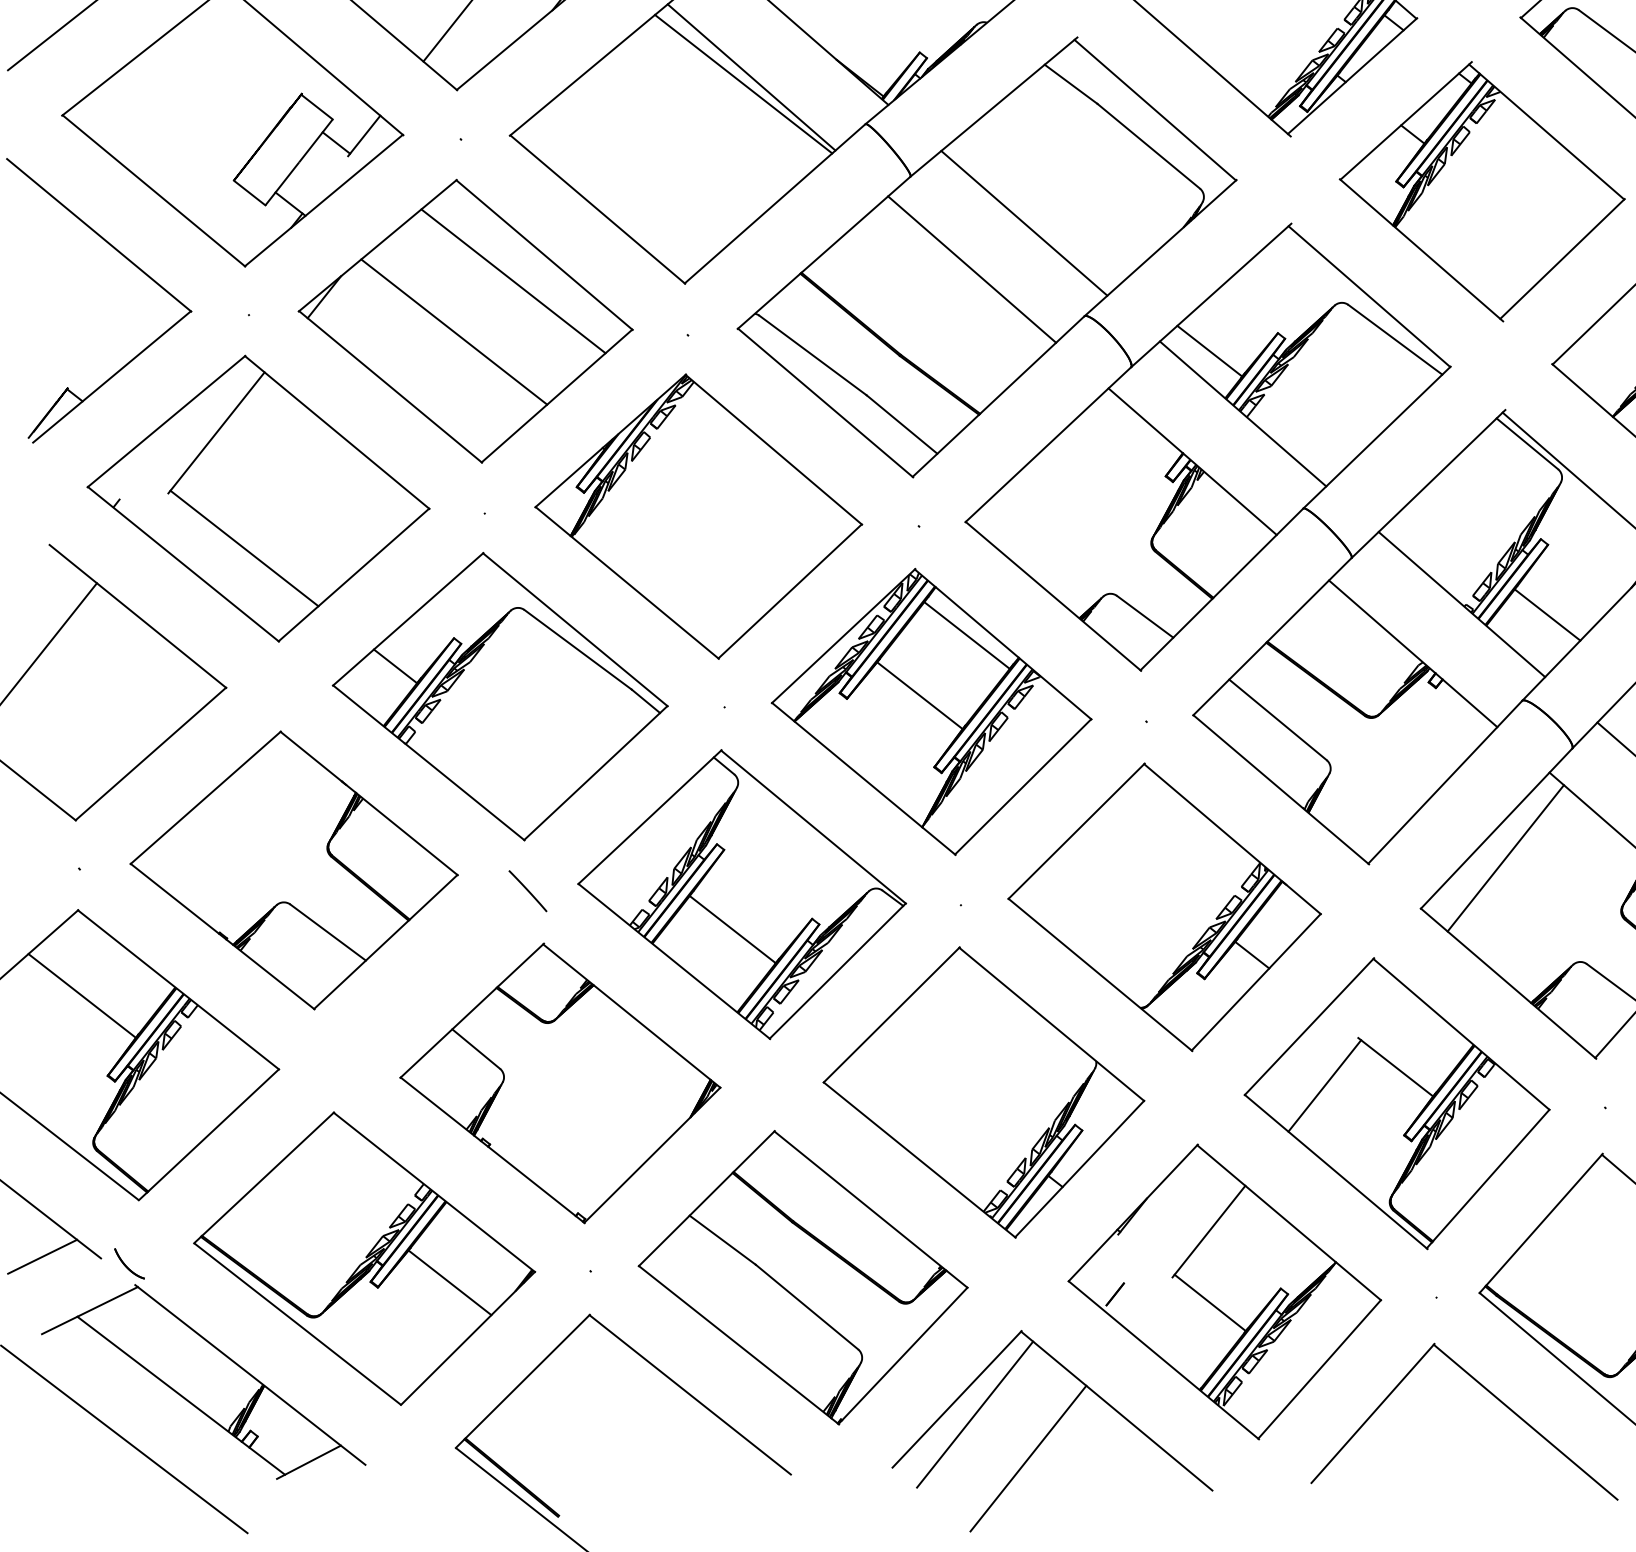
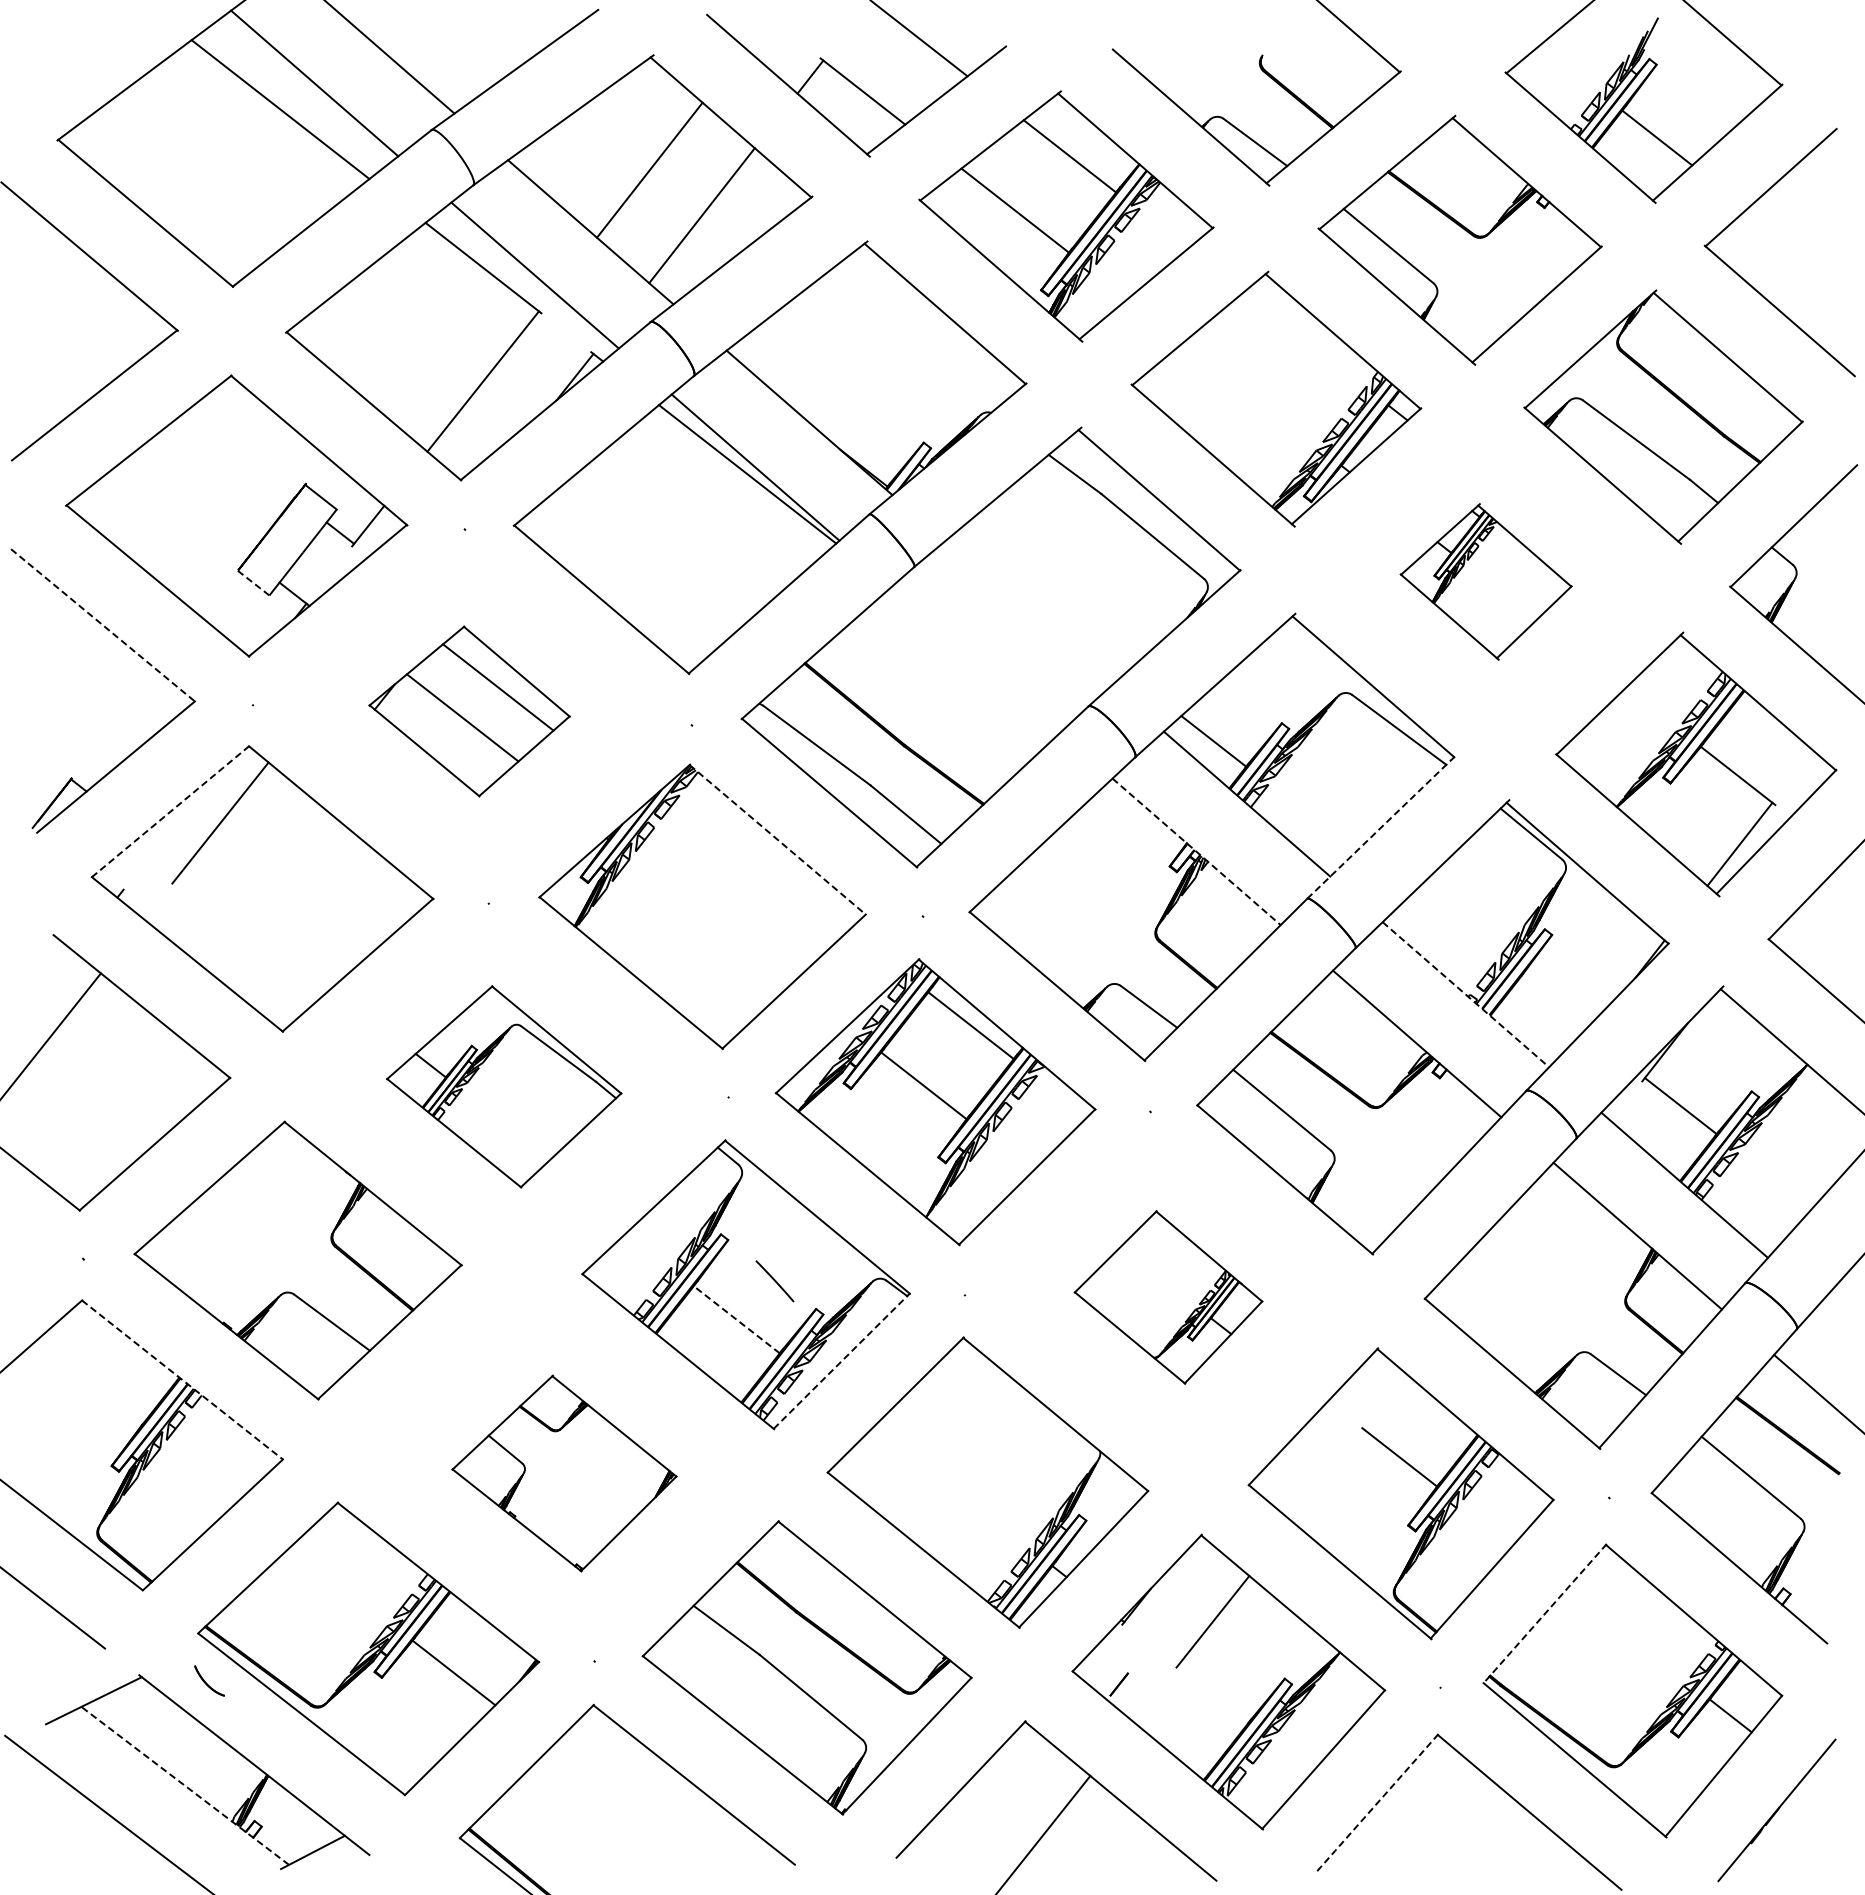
part: (1481, 191) -> (1485, 581), size x0.6
line: (250, 193) -> (254, 583), solid -> dashed
line: (1024, 223) -> (1028, 613), removed
line: (99, 235) -> (103, 625), solid -> dashed
line: (972, 269) -> (976, 659), removed
part: (465, 321) -> (469, 711), size x0.6
line: (166, 421) -> (170, 811), solid -> dashed
line: (1377, 437) -> (1381, 827), solid -> dashed
line: (773, 449) -> (777, 839), solid -> dashed
line: (1192, 461) -> (1196, 851), solid -> dashed
line: (244, 548) -> (248, 938), removed
line: (1462, 605) -> (1466, 995), solid -> dashed
line: (1547, 614) -> (1551, 1004), removed
part: (499, 696) -> (503, 1086), size x0.7
line: (1505, 858) -> (1509, 1248), removed
line: (527, 891) -> (774, 1281), moved
part: (1164, 907) -> (1168, 1297), size x0.6
line: (732, 929) -> (736, 1319), solid -> dashed
line: (837, 971) -> (841, 1361), solid -> dashed
line: (178, 990) -> (182, 1380), solid -> dashed
line: (81, 996) -> (85, 1386), removed
part: (560, 1083) -> (564, 1473), size x0.7
line: (1324, 1085) -> (1328, 1475), removed
line: (1541, 1223) -> (1545, 1613), solid -> dashed
line: (42, 1256) -> (46, 1646), removed
part: (129, 1263) -> (209, 1680), moved
line: (1209, 1302) -> (1213, 1692), removed
line: (180, 1395) -> (184, 1785), solid -> dashed
line: (1372, 1413) -> (1376, 1803), solid -> dashed
line: (975, 1414) -> (979, 1804), removed

